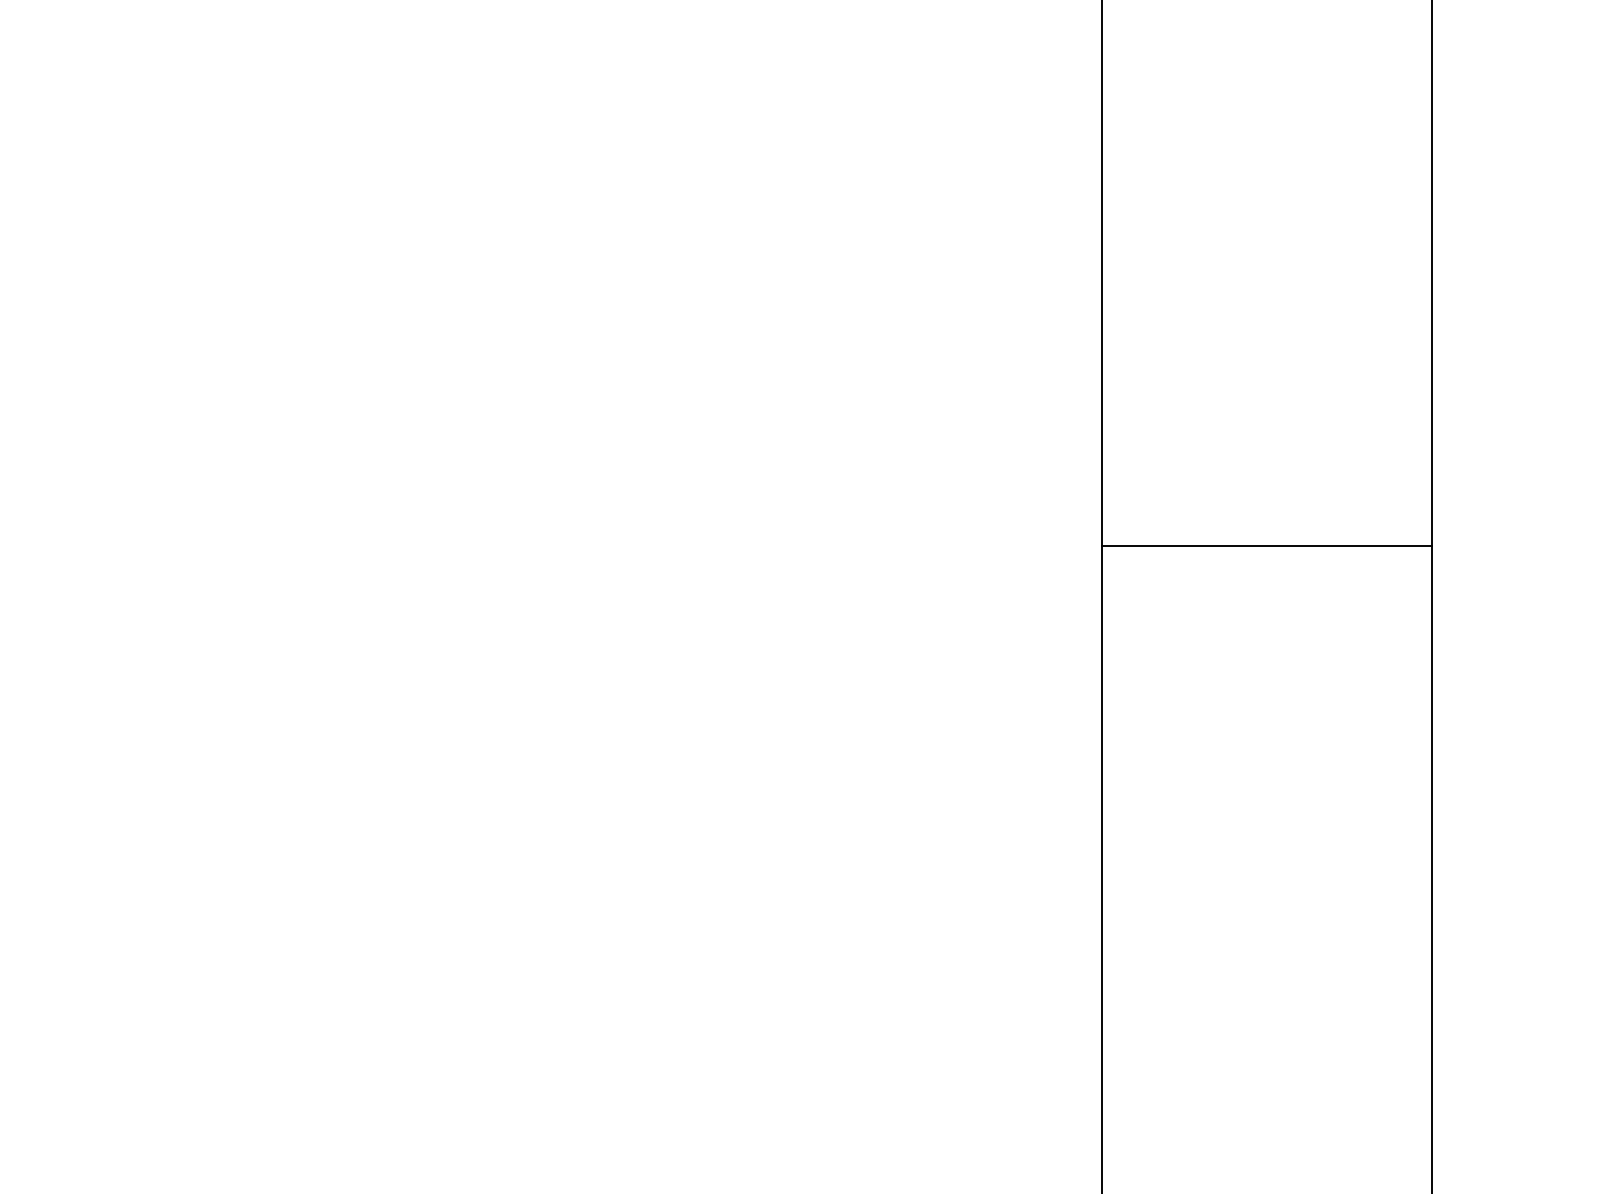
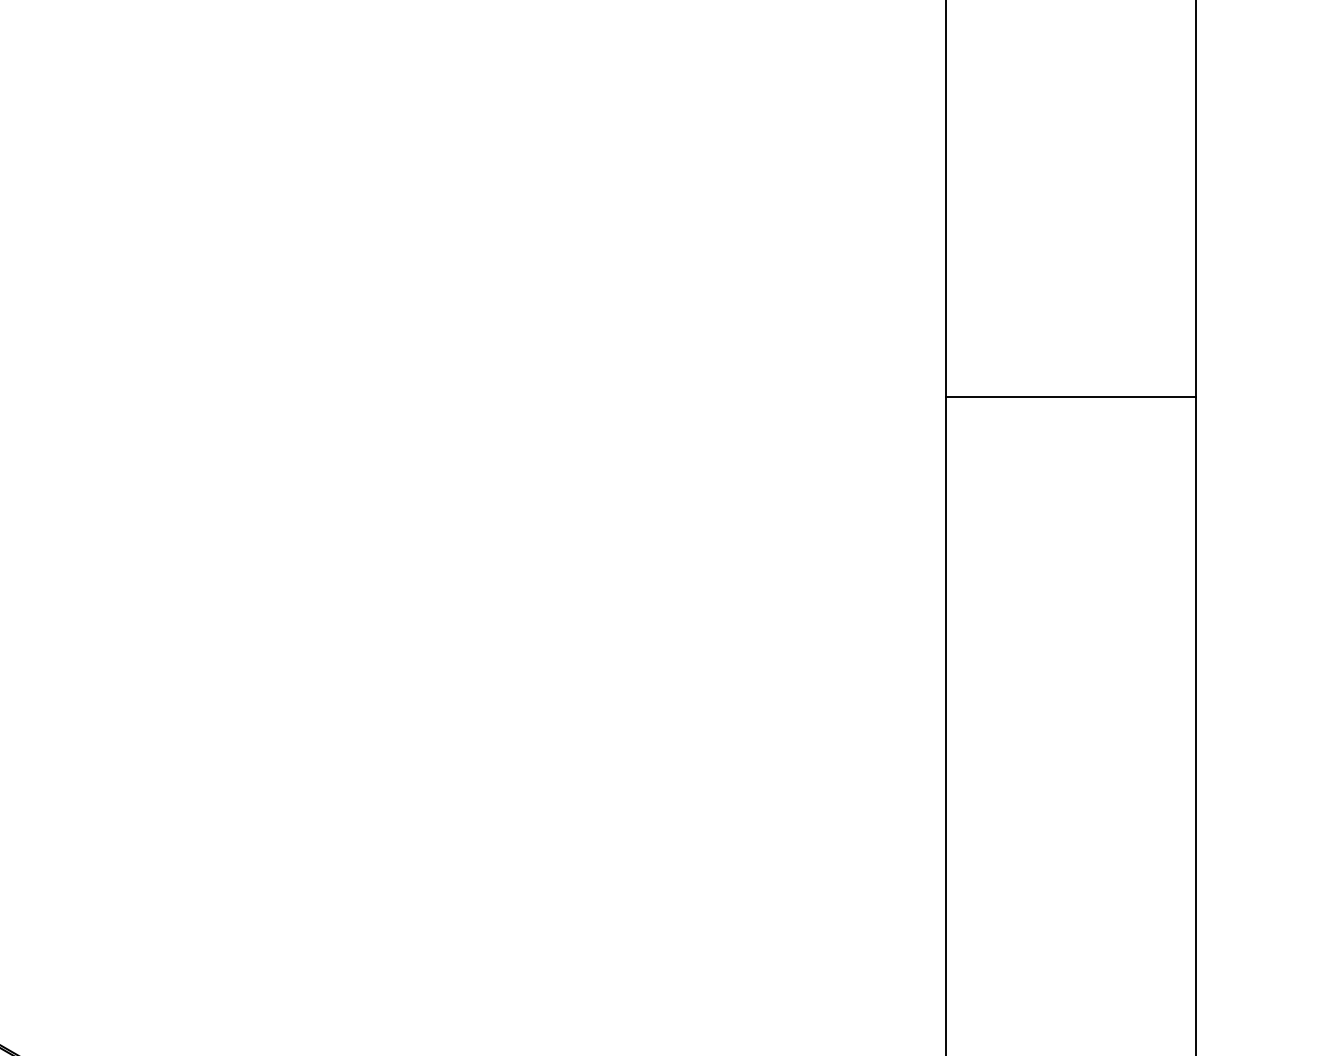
line: (1267, 545) -> (1071, 396), moved

